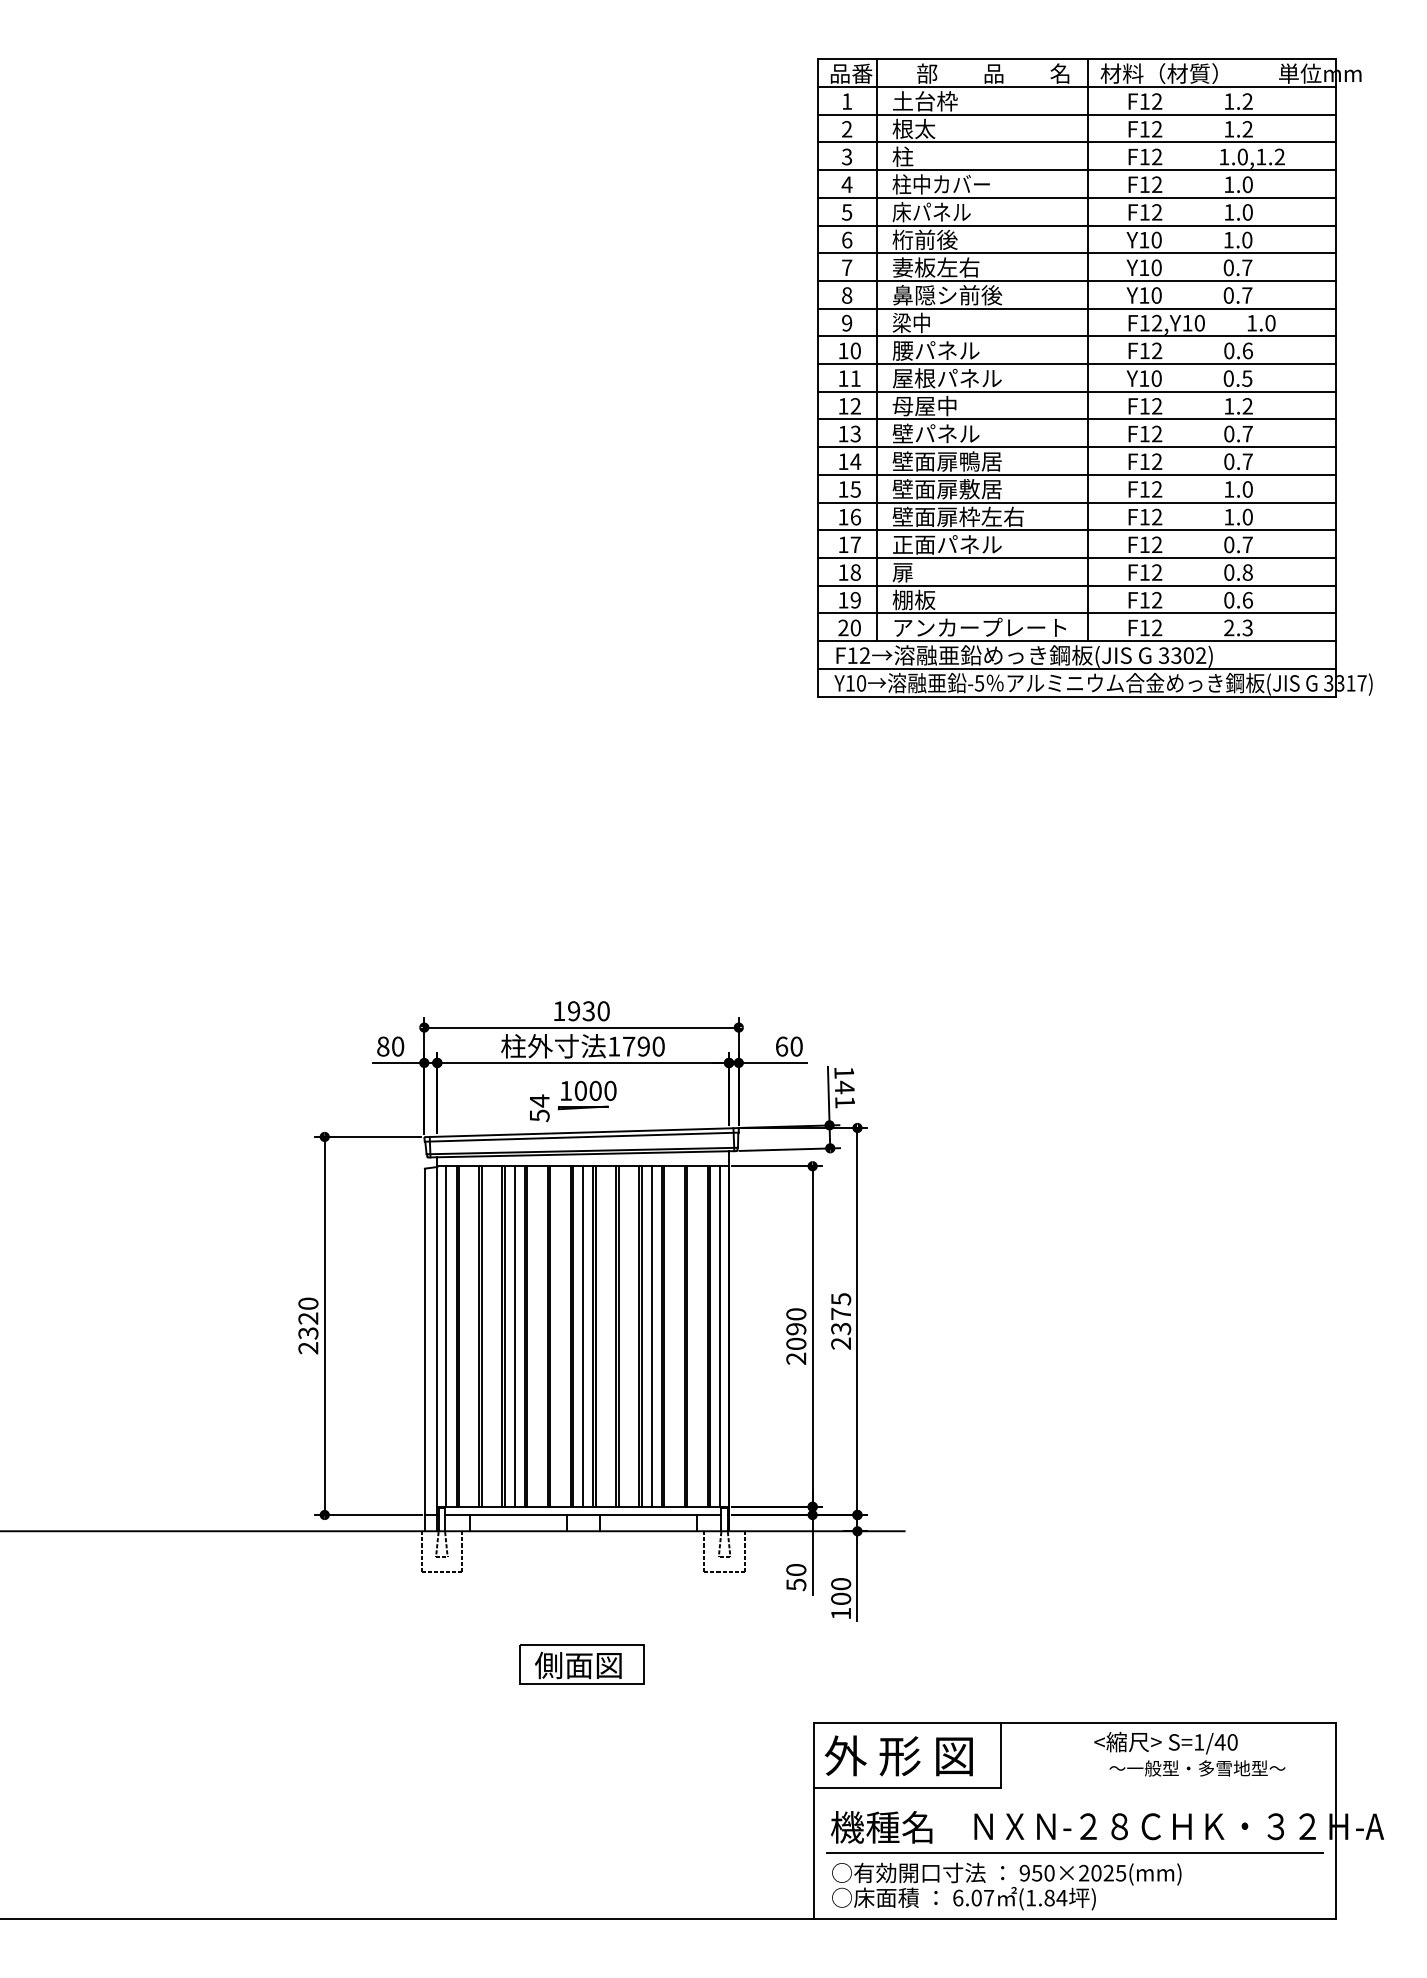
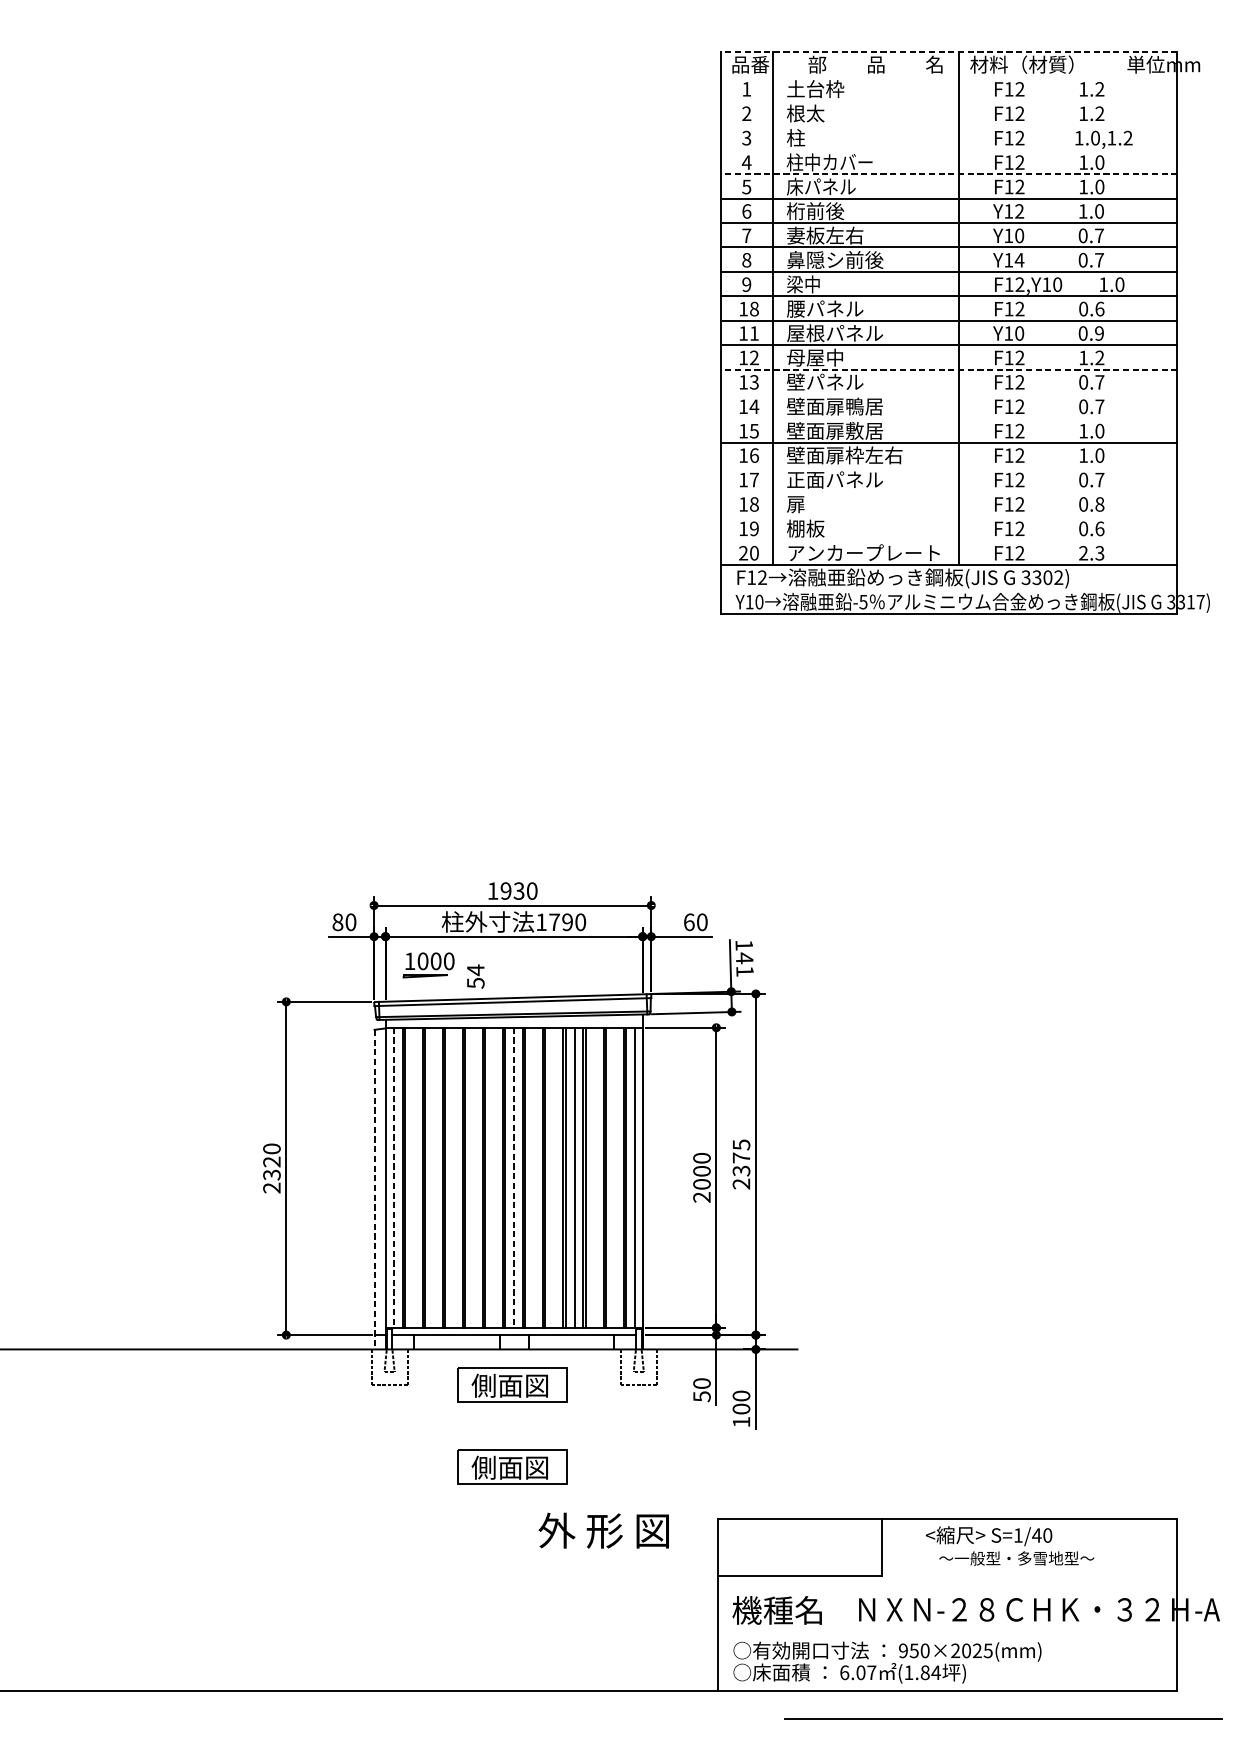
line: (1076, 59) -> (948, 52), solid -> dashed
line: (1076, 87) -> (948, 76), removed
line: (1076, 114) -> (948, 100), removed
line: (1076, 142) -> (948, 125), removed
line: (1076, 170) -> (948, 150), removed
line: (1076, 197) -> (948, 173), solid -> dashed
text: (1156, 239) -> (1019, 210), Y10 -> Y12
text: (1156, 295) -> (1019, 260), Y10 -> Y14
text: (855, 351) -> (754, 309), 10 -> 18
text: (1247, 378) -> (1099, 333), 0.5 -> 0.9
line: (1076, 419) -> (948, 369), solid -> dashed
line: (1076, 447) -> (948, 394), removed
line: (1076, 474) -> (948, 418), removed
line: (1076, 530) -> (948, 467), removed
line: (1076, 558) -> (948, 492), removed
line: (1076, 585) -> (948, 515), removed
line: (1076, 613) -> (948, 540), removed
line: (1076, 668) -> (948, 589), removed
part: (586, 1095) -> (428, 965), moved
text: (796, 1329) -> (702, 1171), 2090 -> 2000
line: (514, 1336) -> (453, 1177), removed
line: (446, 1337) -> (393, 1178), solid -> dashed
line: (583, 1337) -> (514, 1178), solid -> dashed
line: (424, 1350) -> (374, 1190), solid -> dashed
part: (581, 1571) -> (512, 1384), added
text: (1189, 1753) -> (1009, 1545), moved
text: (898, 1755) -> (603, 1530), moved
line: (1074, 1852) -> (1002, 1718), moved

